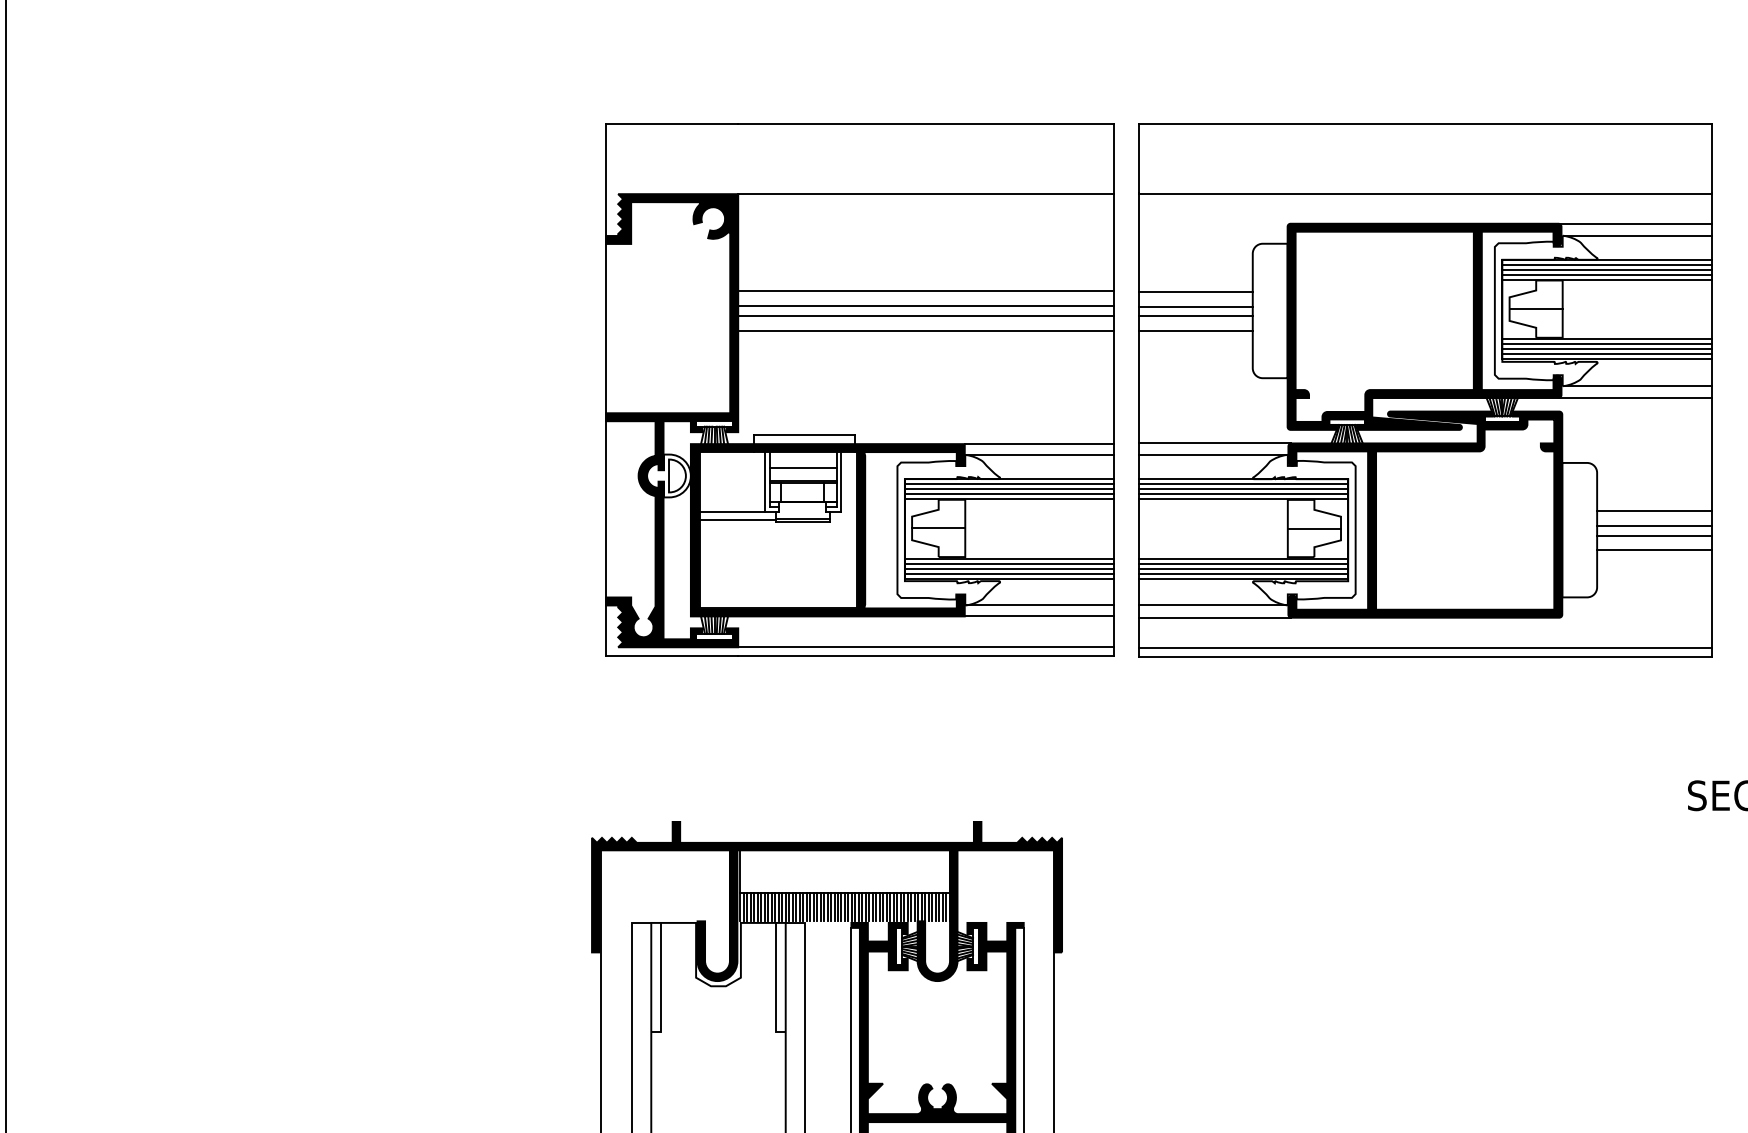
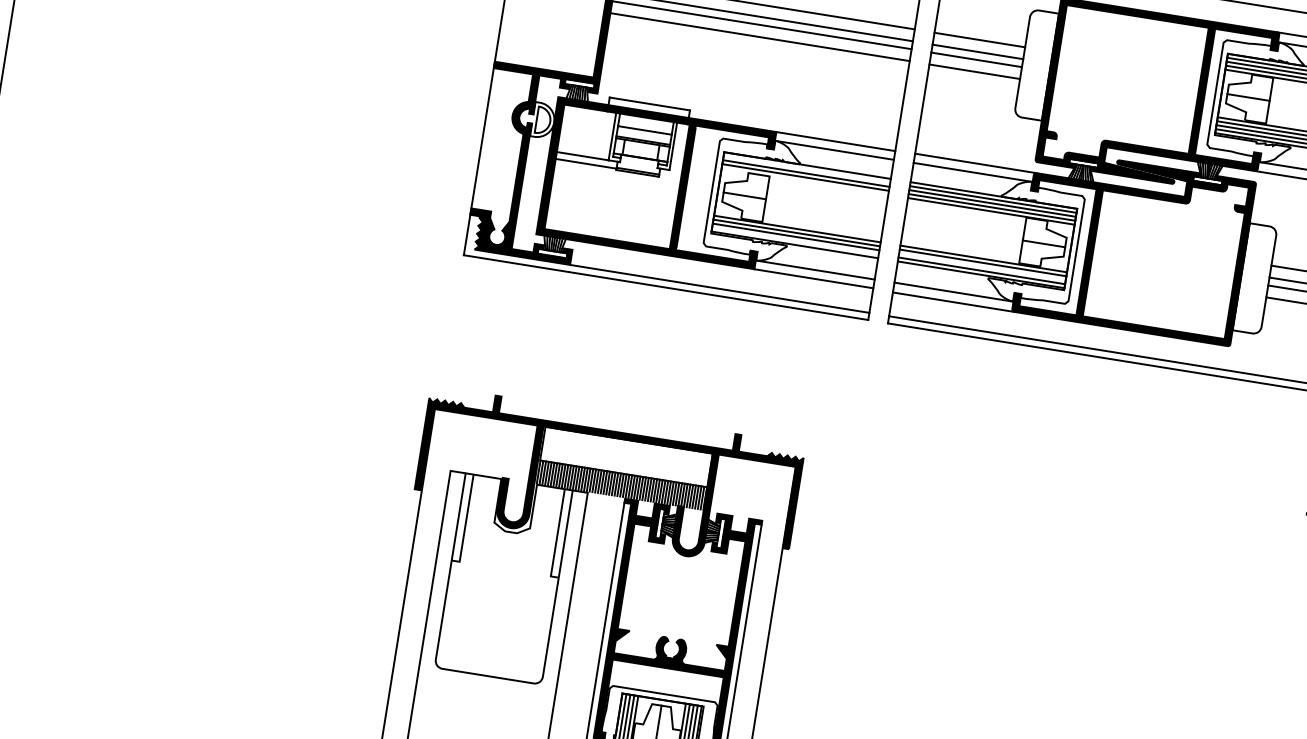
line: (1009, 484) -> (806, 169), removed
line: (1009, 499) -> (804, 181), removed
line: (1243, 568) -> (982, 266), removed
line: (1009, 573) -> (795, 240), removed

